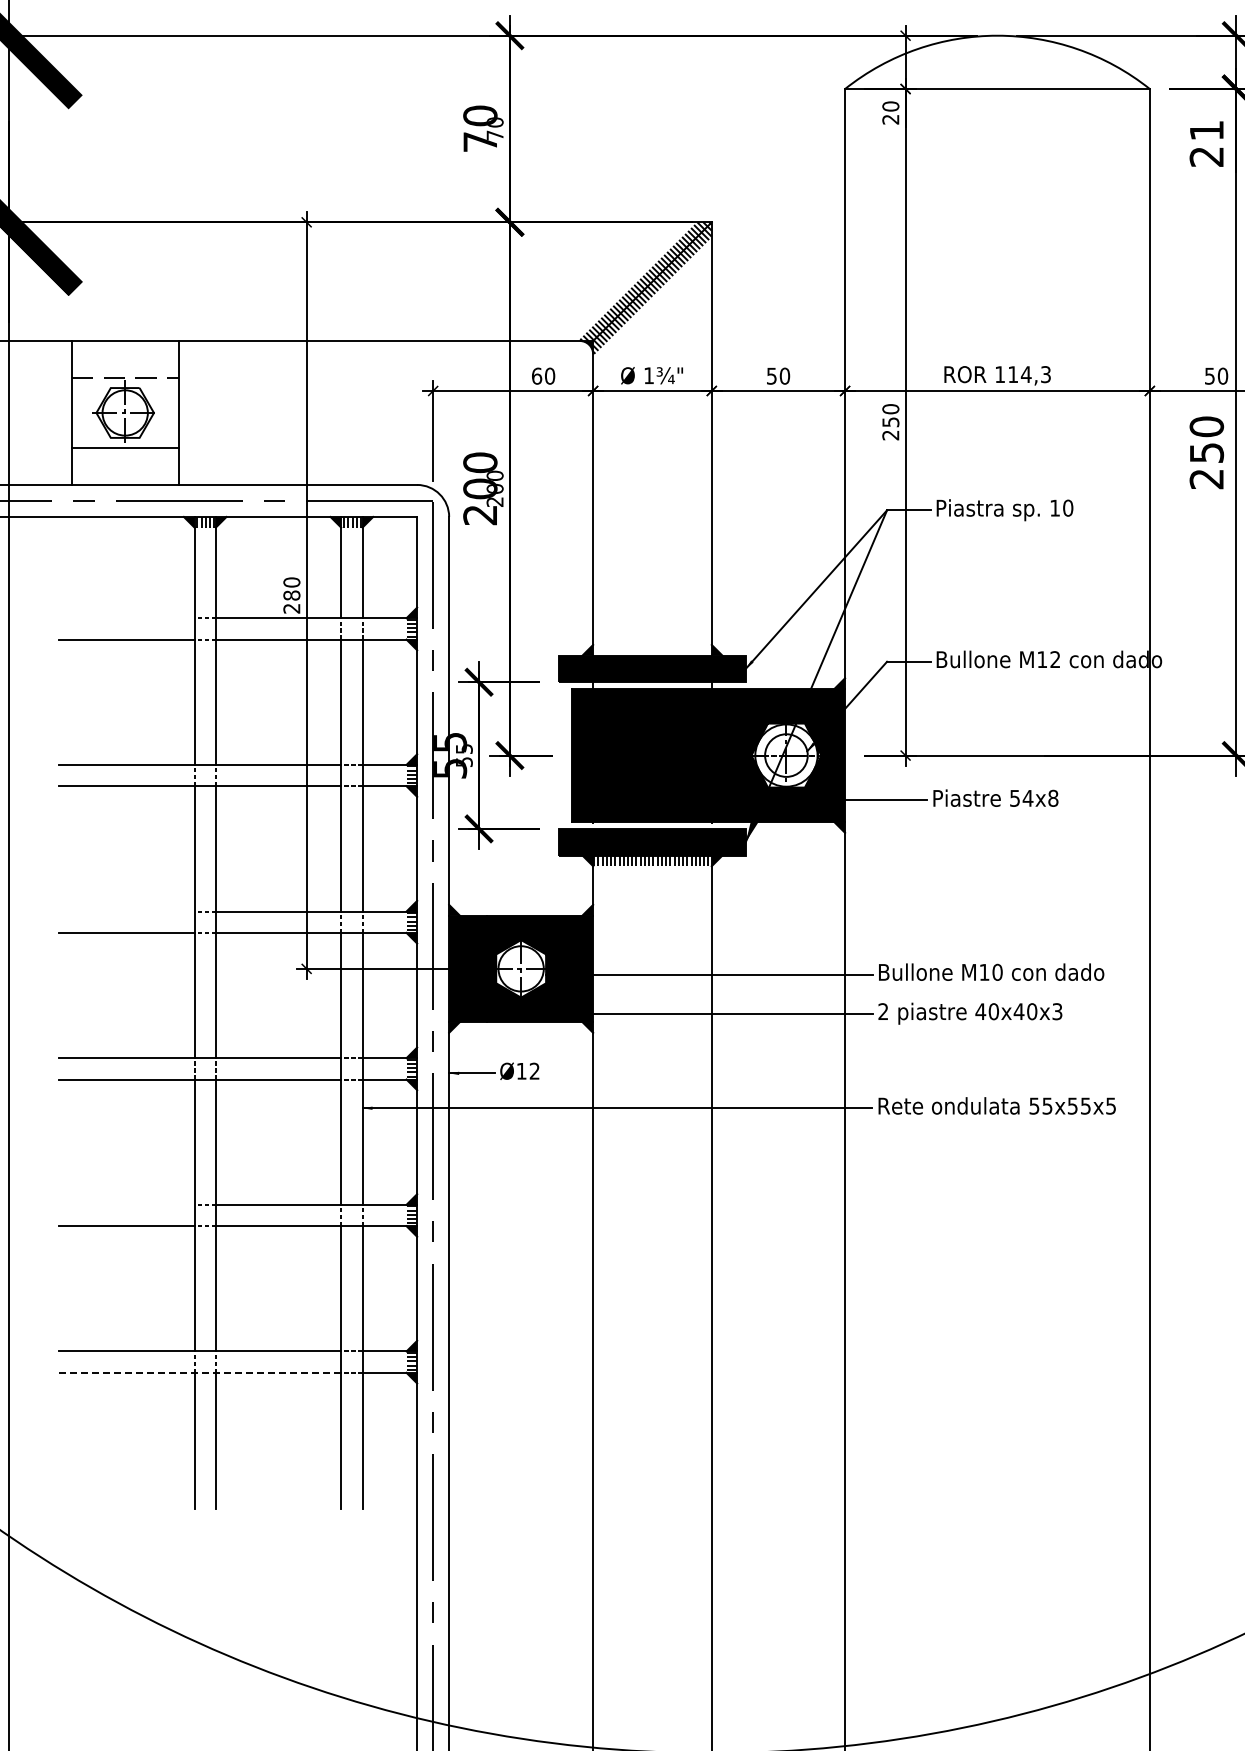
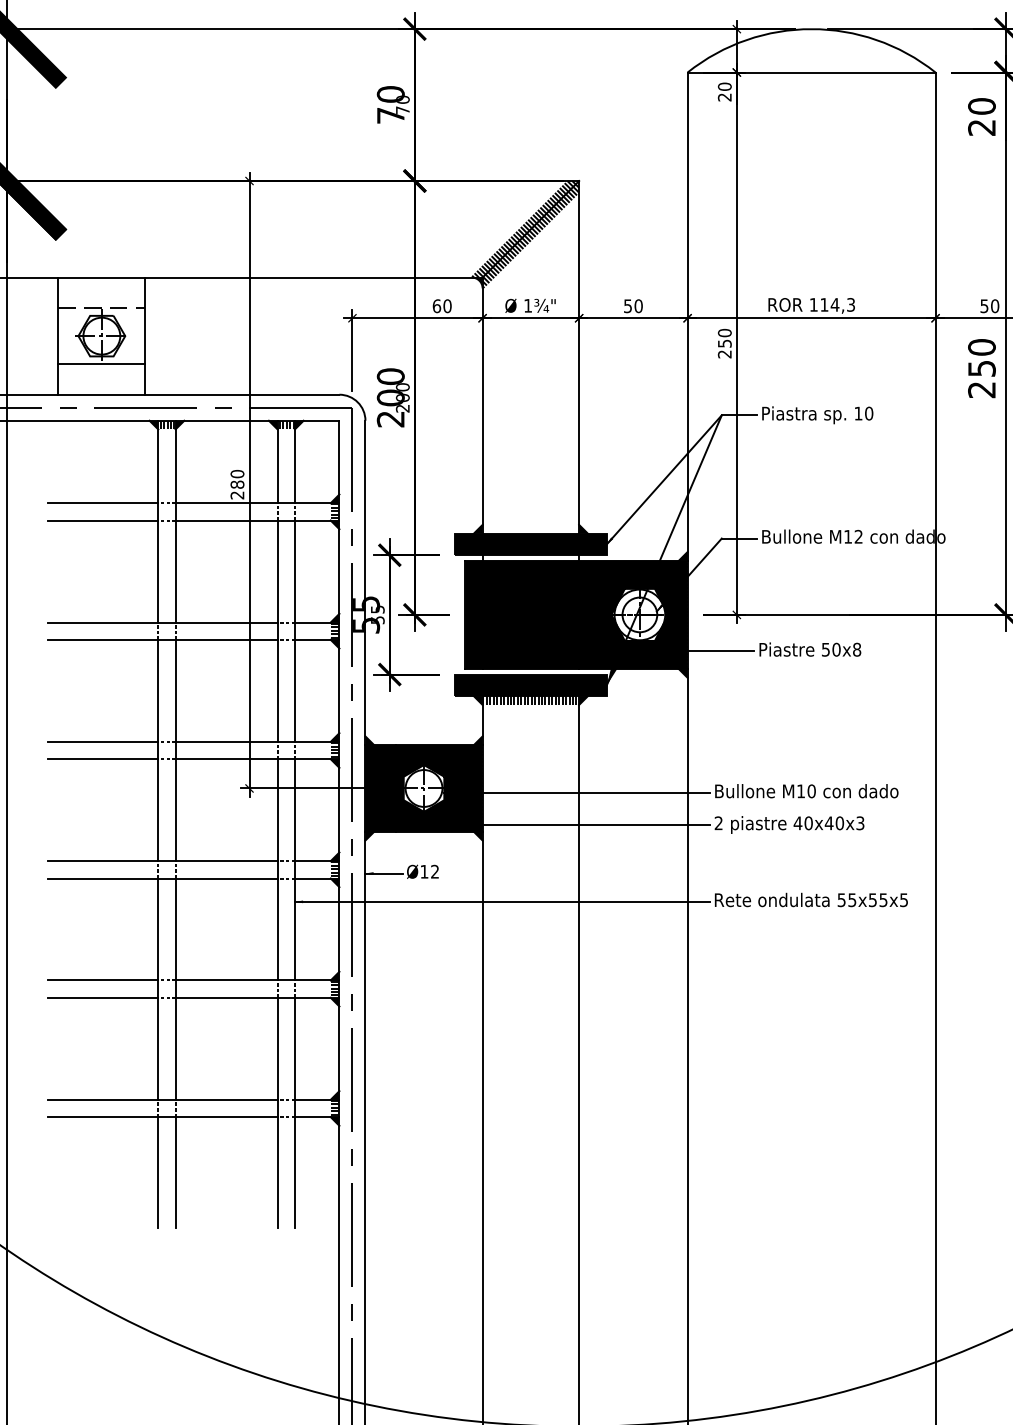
text: (1206, 130) -> (981, 106), 21 -> 20
line: (126, 618) -> (102, 503), added
text: (1027, 797) -> (836, 649), 54x8 -> 50x8
line: (126, 911) -> (102, 741), added
line: (126, 1204) -> (102, 980), added
line: (200, 1372) -> (163, 1116), dashed -> solid

